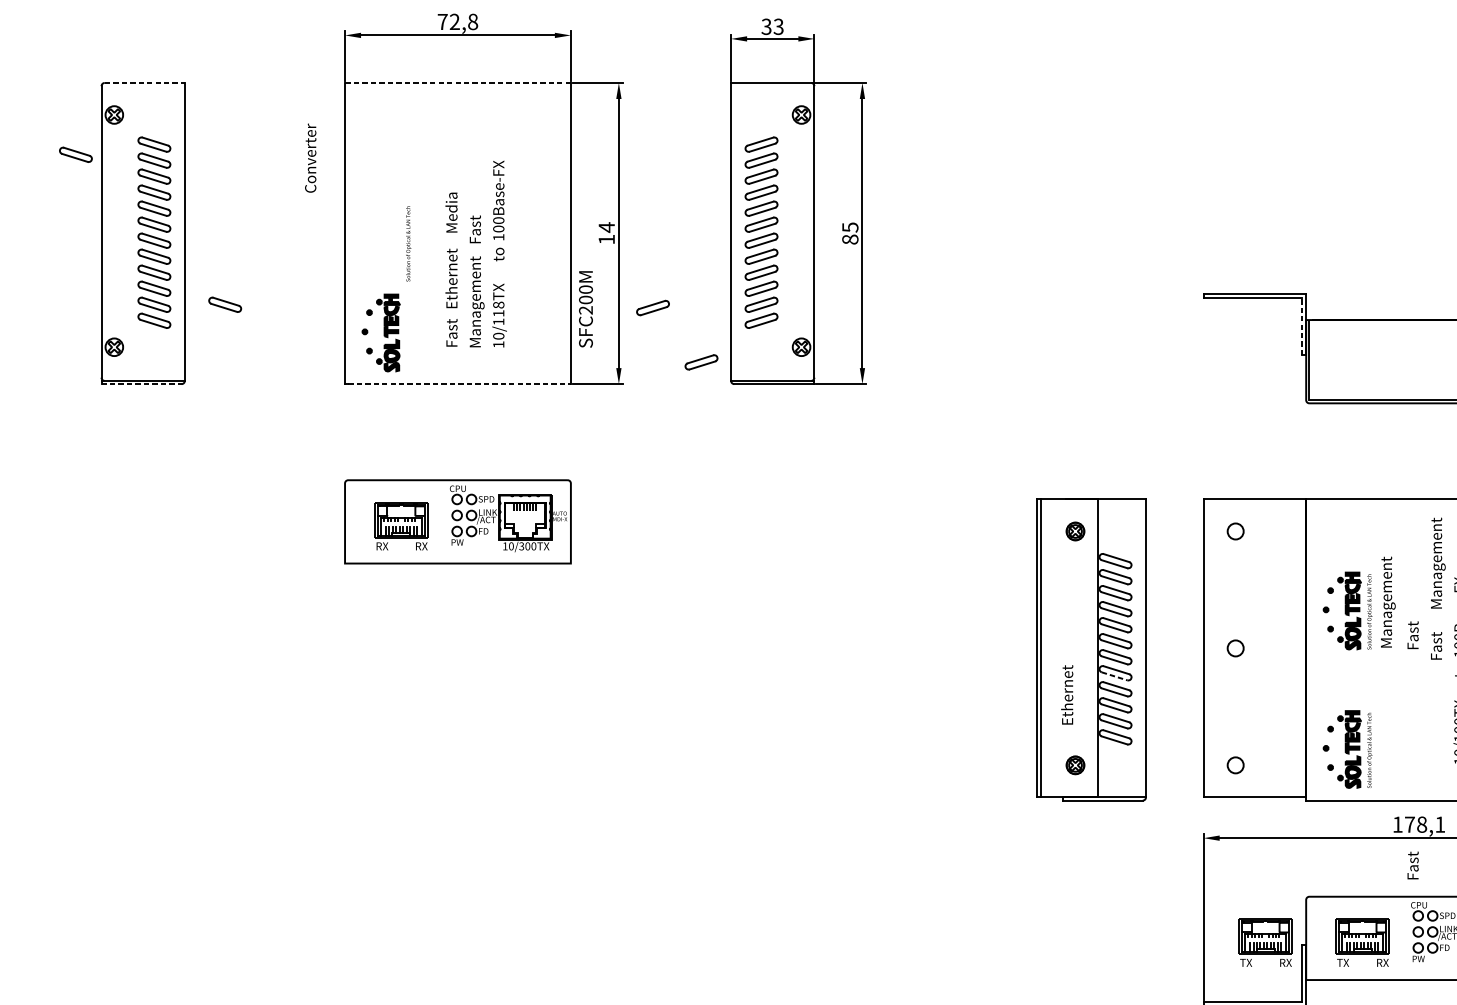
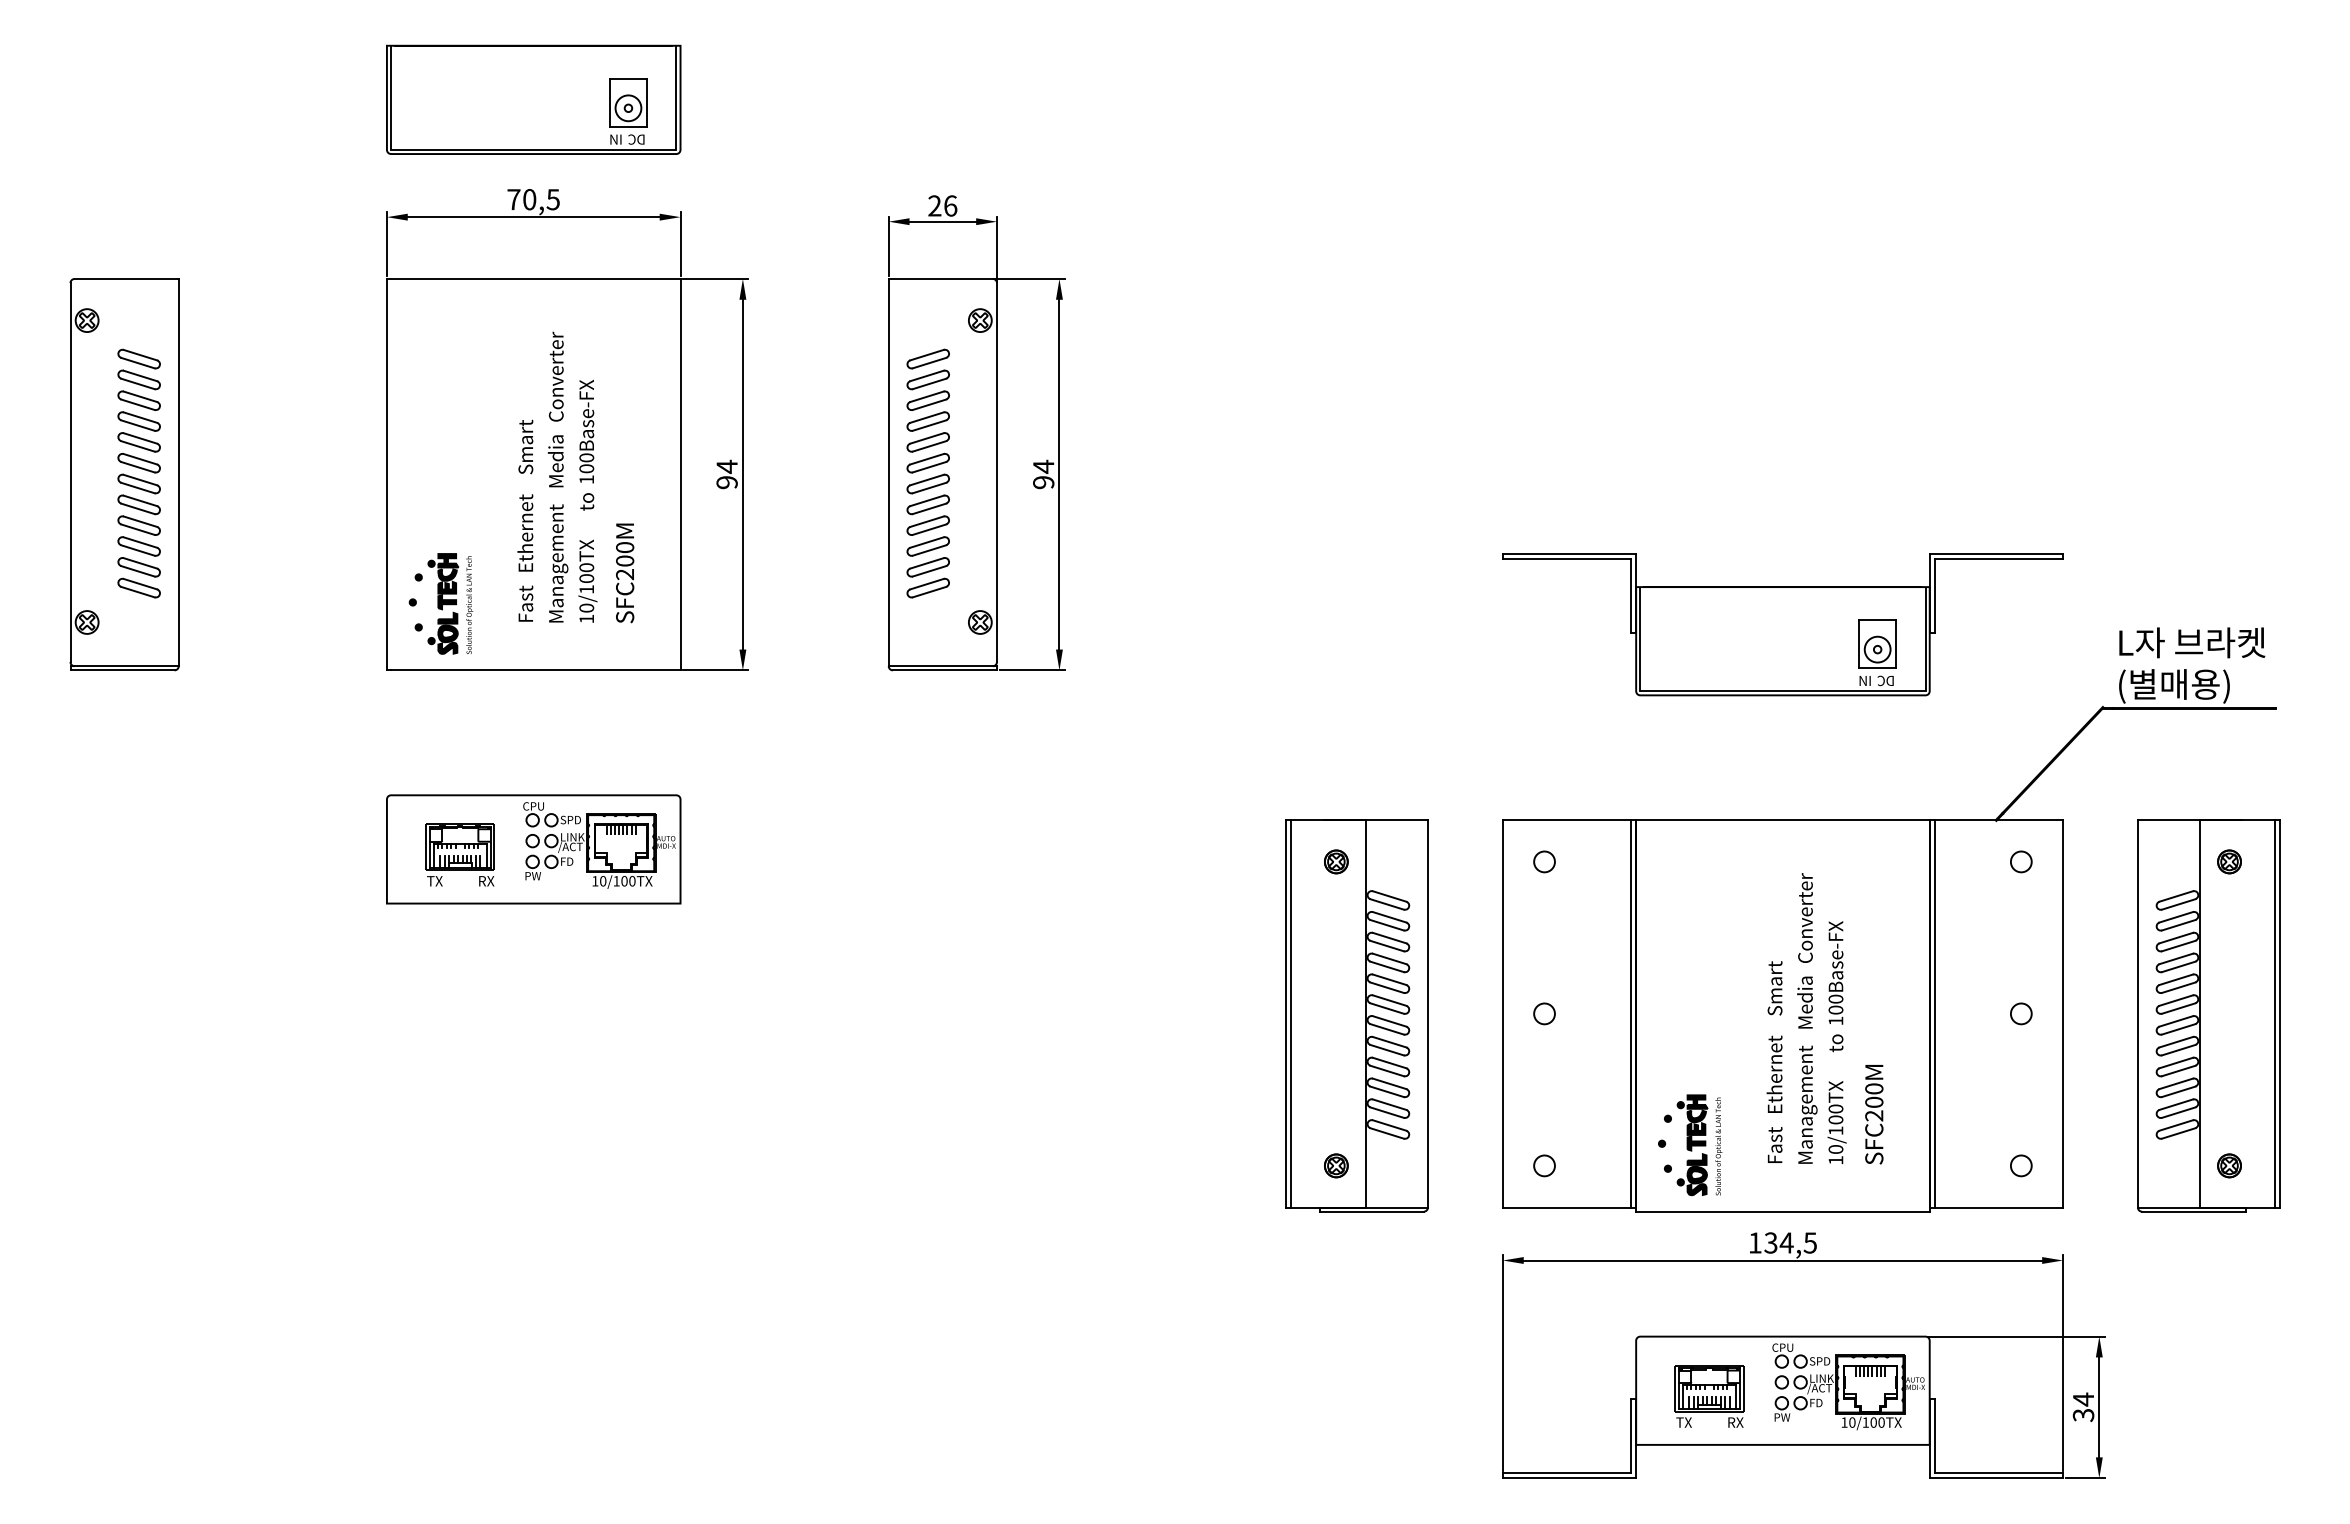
text: (463, 21) -> (541, 199), 72,8 -> 70,5
text: (772, 26) -> (942, 205), 33 -> 26
line: (145, 82) -> (127, 278), dashed -> solid
line: (457, 82) -> (533, 278), dashed -> solid
part: (75, 154) -> (36, 372), removed
text: (310, 158) -> (555, 376), moved
text: (451, 211) -> (525, 446), Media -> Smart
text: (474, 222) -> (555, 460), Fast -> Media
text: (850, 233) -> (1043, 474), 85 -> 94
text: (606, 239) -> (726, 482), 14 -> 94
text: (408, 243) -> (469, 604), moved
part: (224, 304) -> (230, 567), removed
text: (498, 308) -> (586, 572), 10/118TX -> 10/100TX
part: (652, 308) -> (786, 571), removed
text: (586, 309) -> (625, 573), moved
line: (1302, 326) -> (1631, 595), dashed -> solid
part: (700, 361) -> (849, 641), removed
line: (142, 384) -> (123, 670), dashed -> solid
line: (459, 384) -> (535, 670), dashed -> solid
text: (382, 546) -> (435, 881), RX -> TX
text: (521, 546) -> (616, 881), 10/300TX -> 10/100TX
text: (1438, 563) -> (1807, 903), Management -> Converter
text: (1387, 601) -> (1807, 1104), moved
part: (1347, 611) -> (1690, 965), removed
text: (1412, 628) -> (1774, 988), Fast -> Smart
text: (1435, 638) -> (1804, 1001), Fast -> Media
line: (1302, 648) -> (1631, 1013), added
line: (1114, 676) -> (1387, 1050), dashed -> solid
text: (1067, 694) -> (1774, 1073), moved
text: (1424, 824) -> (1790, 1242), 178,1 -> 134,5
text: (1412, 865) -> (1774, 1144), moved
part: (1265, 942) -> (1583, 1396), removed

